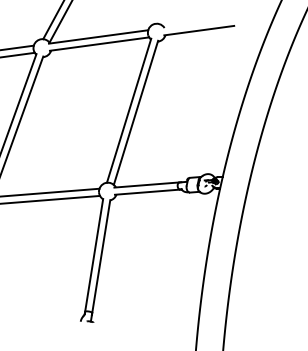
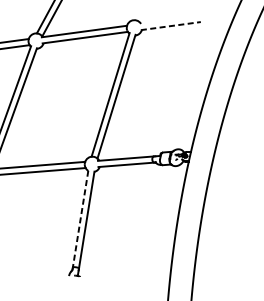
line: (199, 30) -> (171, 25), solid -> dashed
line: (93, 256) -> (80, 220), solid -> dashed

